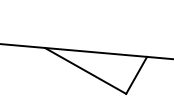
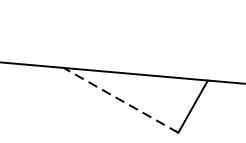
line: (85, 70) -> (120, 99), solid -> dashed

